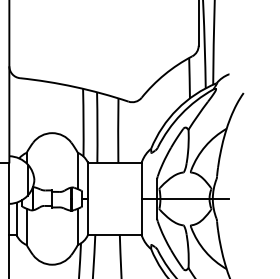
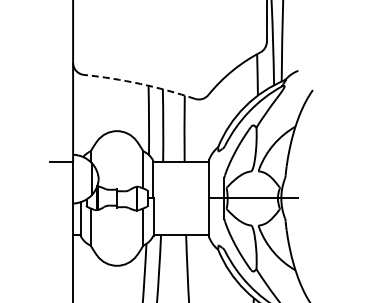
arc: (75, 86) -> (140, 83), solid -> dashed

